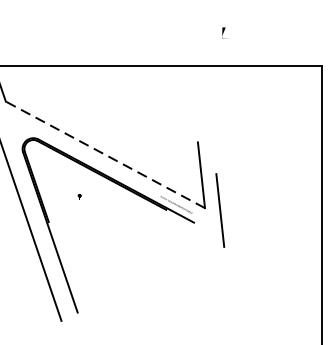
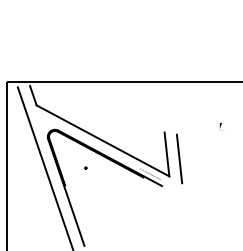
part: (223, 32) -> (220, 126), moved
line: (104, 154) -> (102, 140), dashed -> solid
line: (220, 209) -> (179, 158), moved

